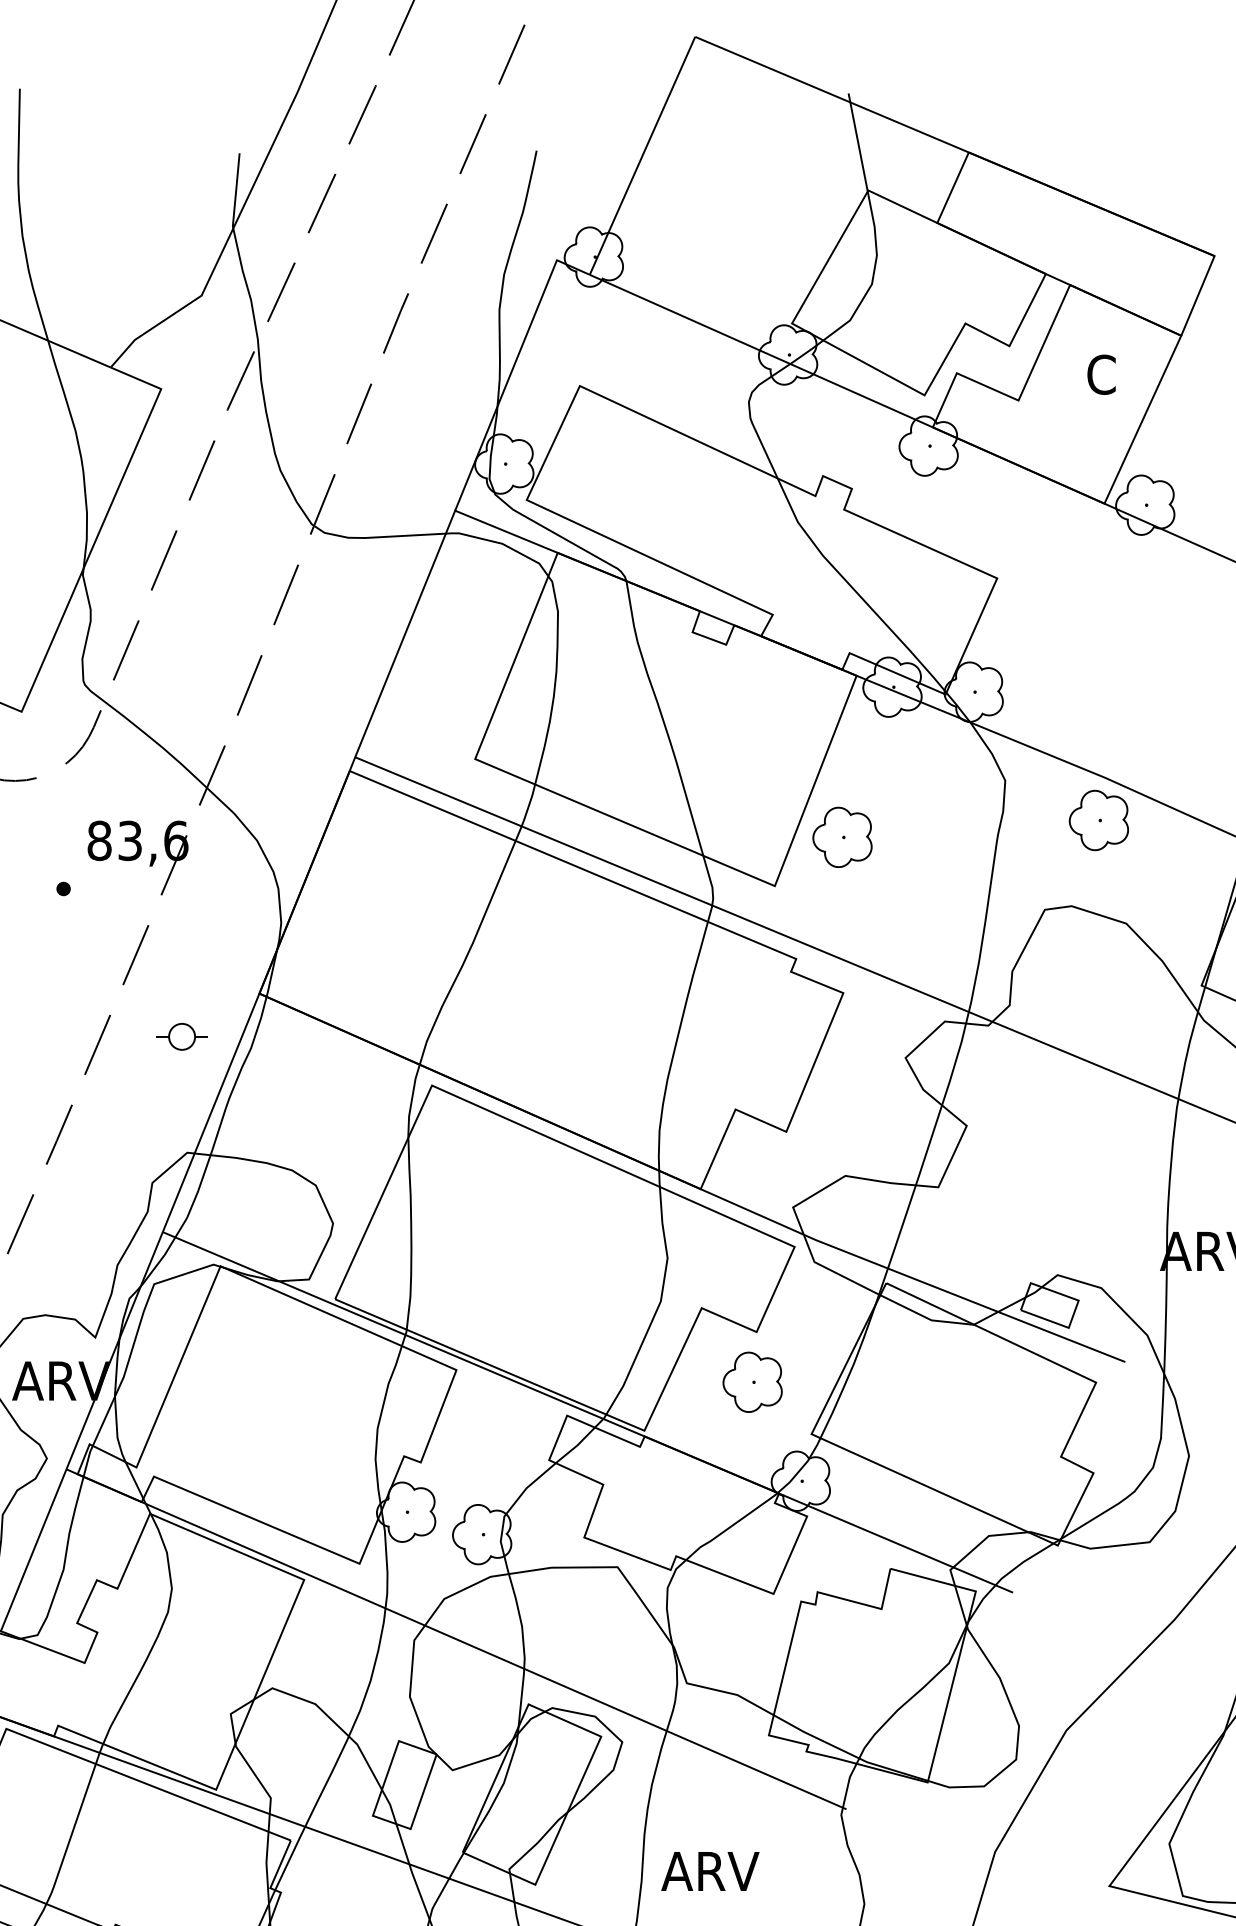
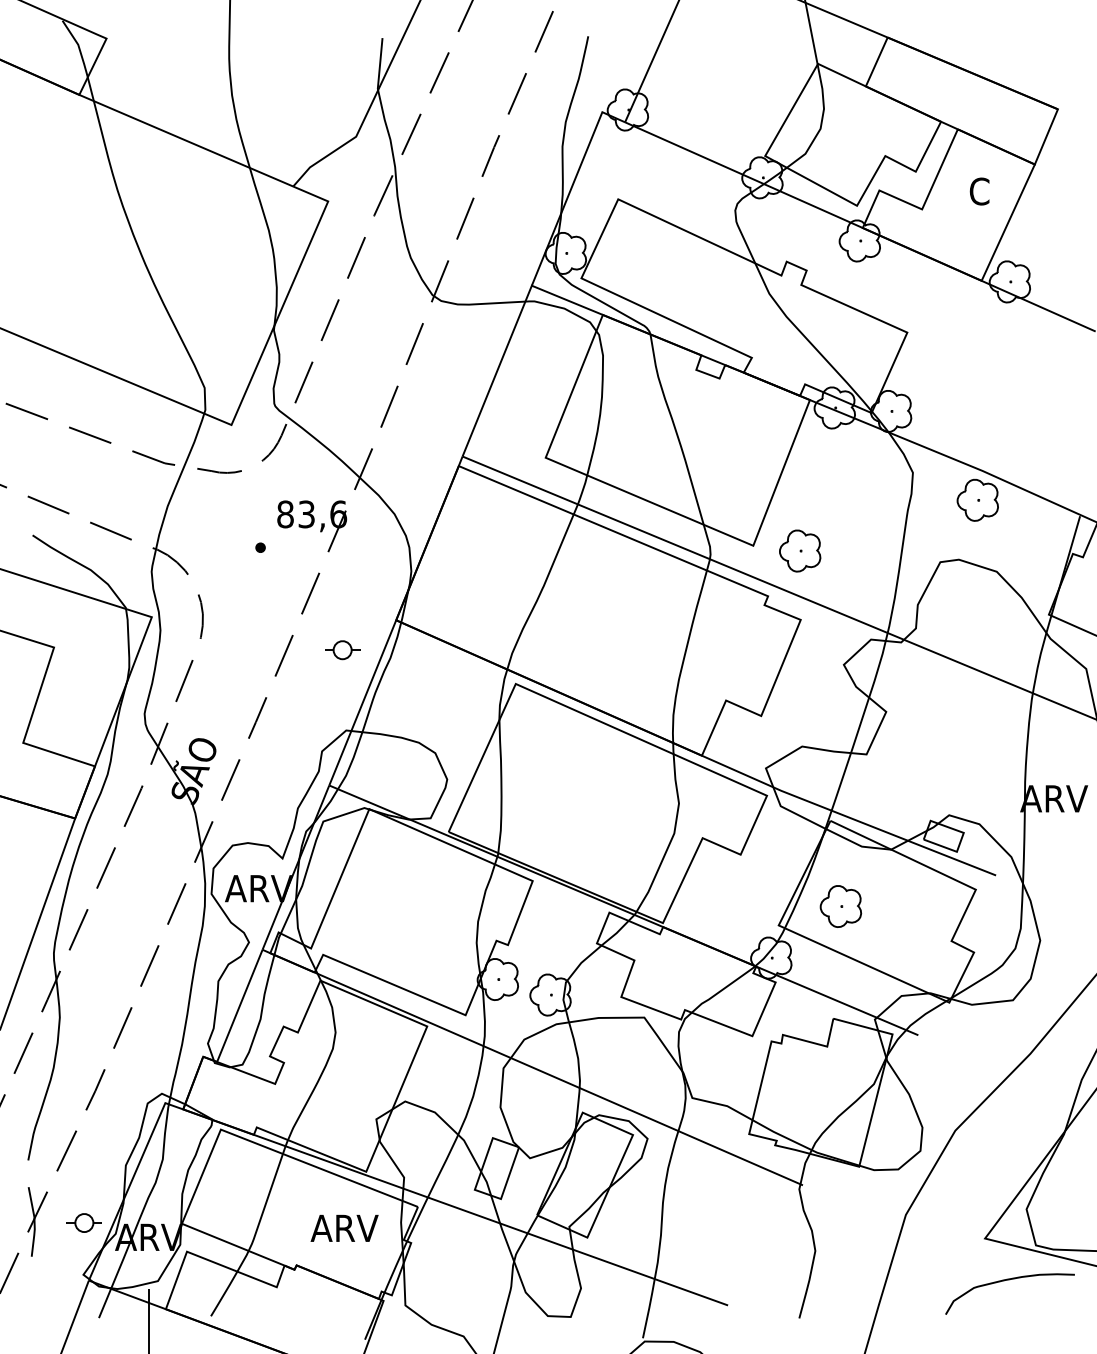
part: (842, 836) -> (800, 550), moved
part: (752, 1382) -> (840, 906), moved
text: (710, 1870) -> (344, 1227), moved

